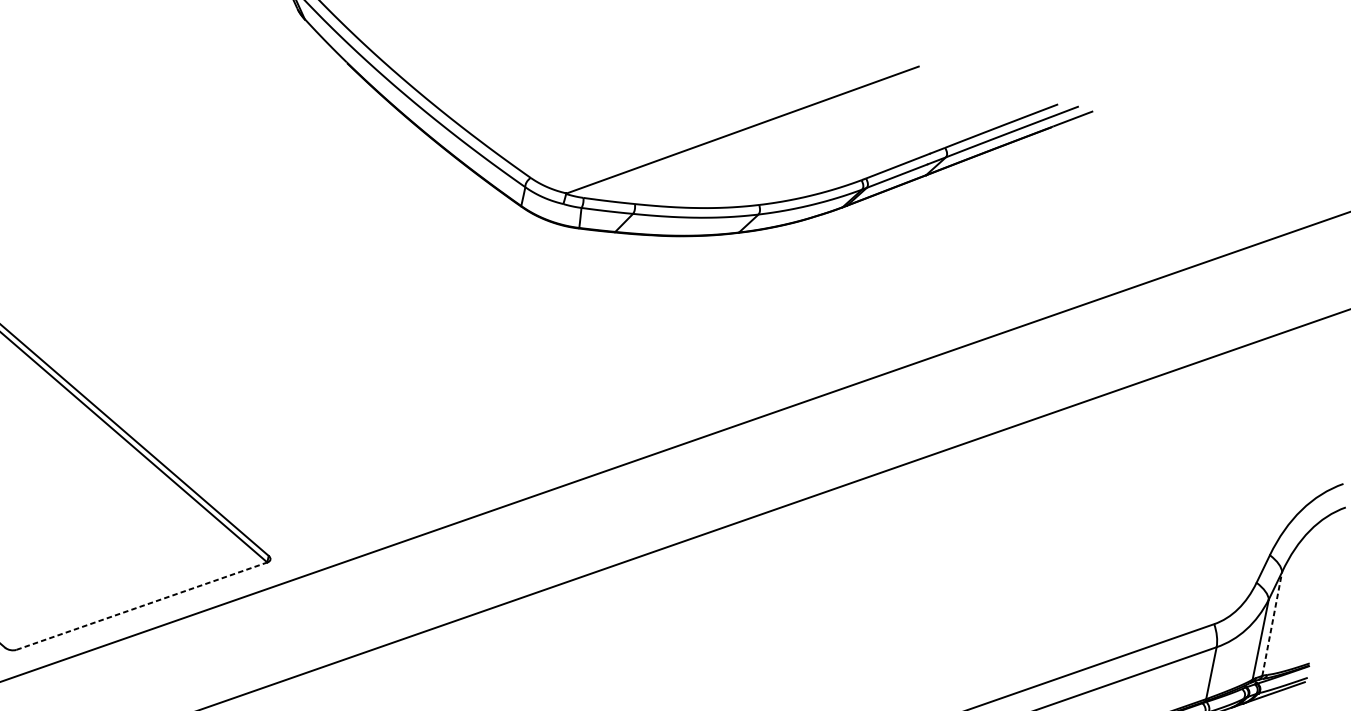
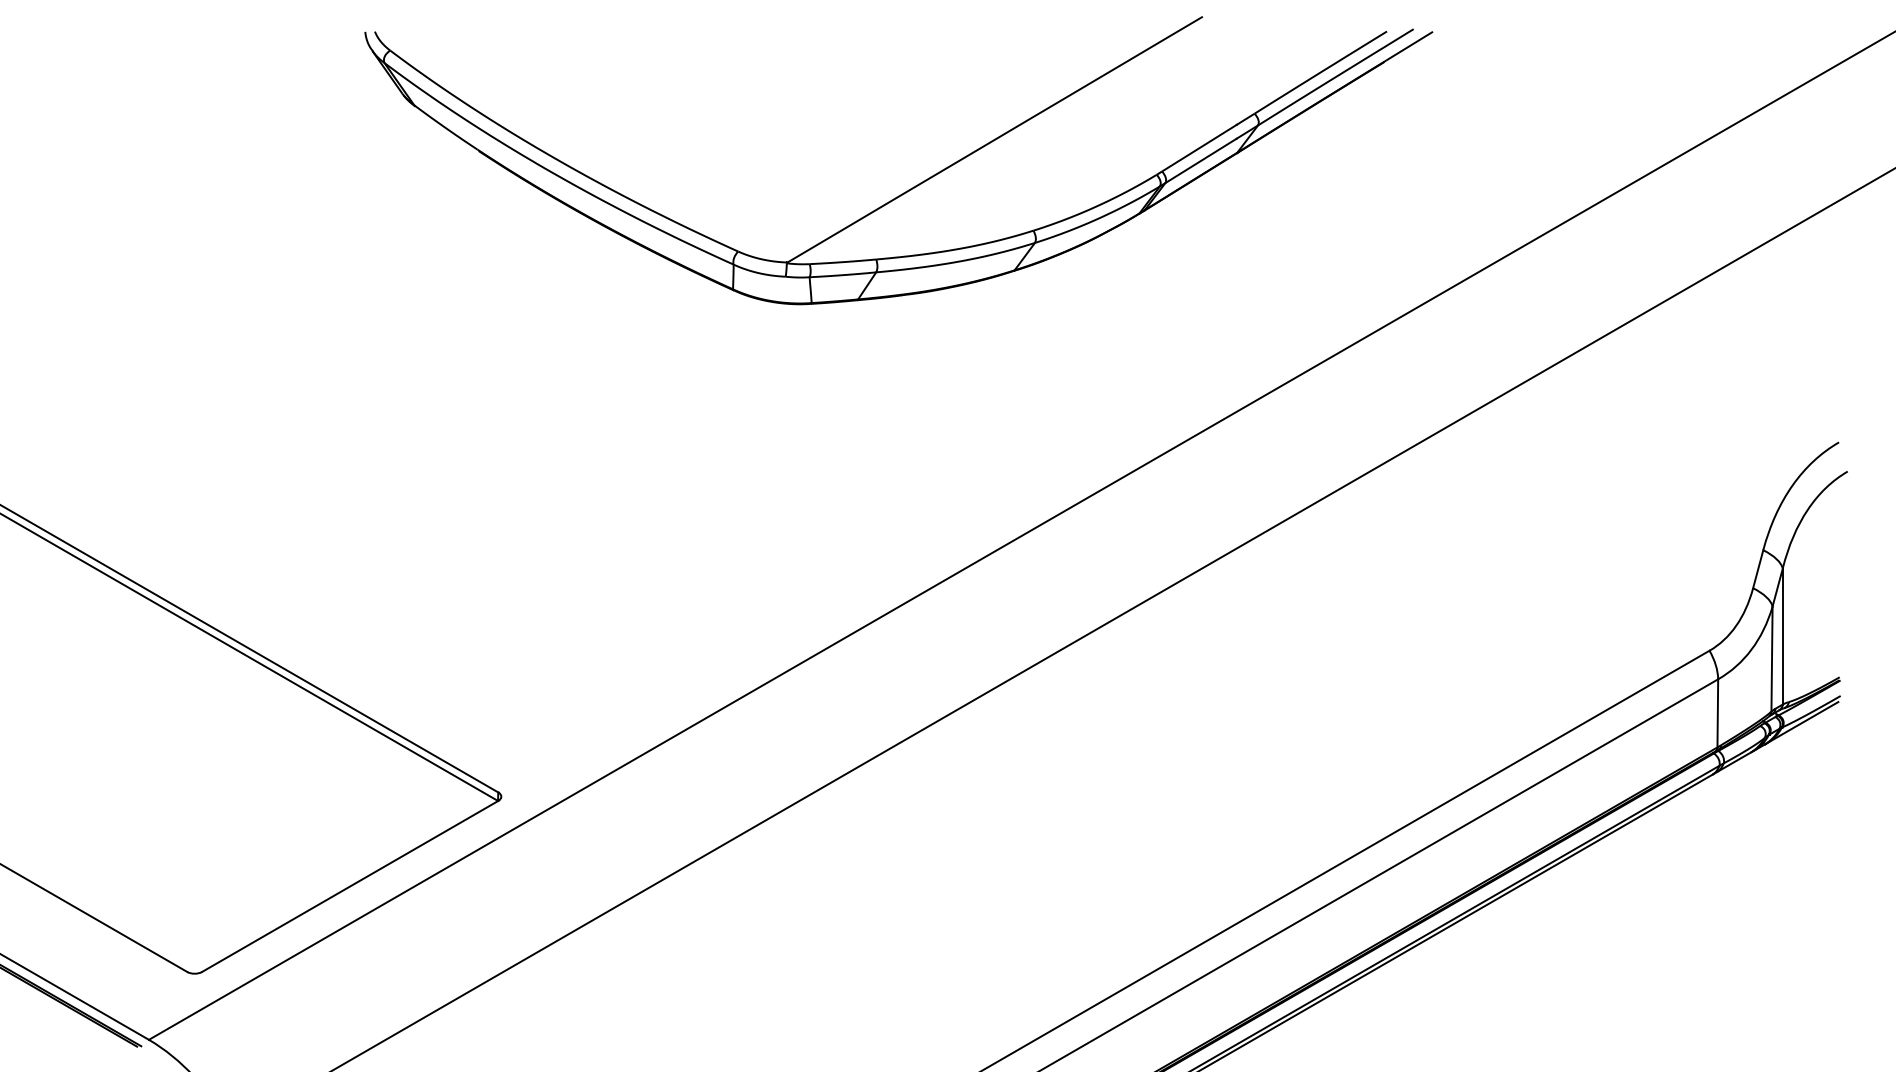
line: (142, 606) -> (350, 886), dashed -> solid
line: (1272, 623) -> (1782, 636), dashed -> solid

